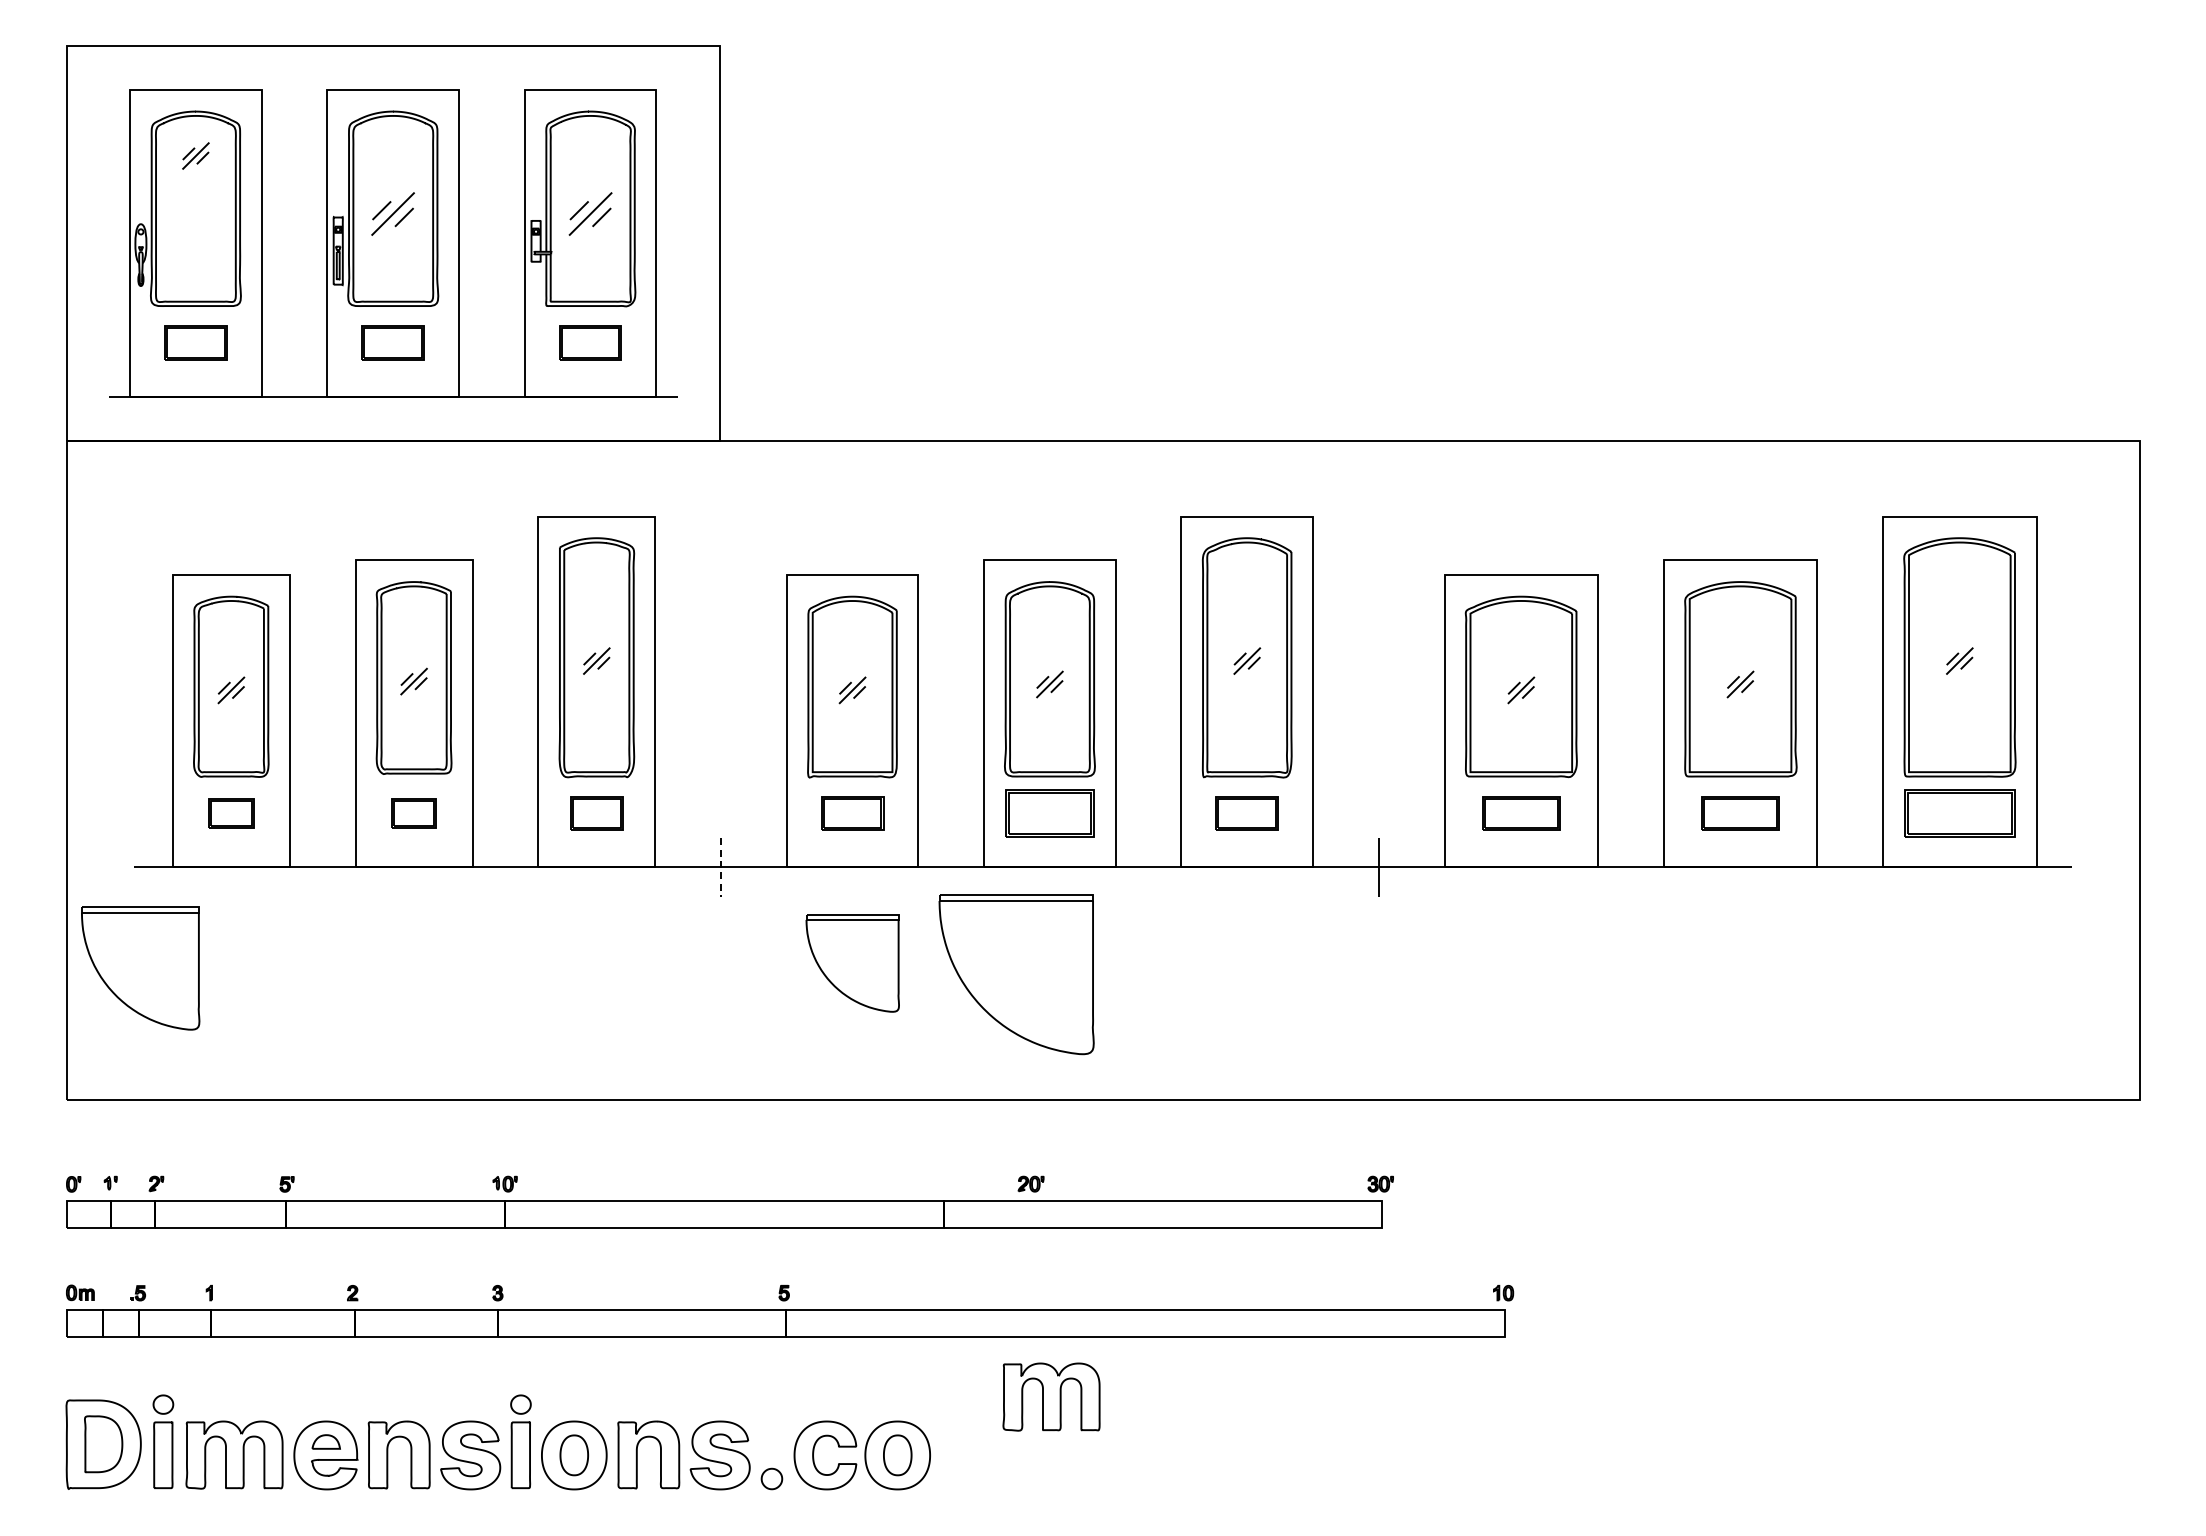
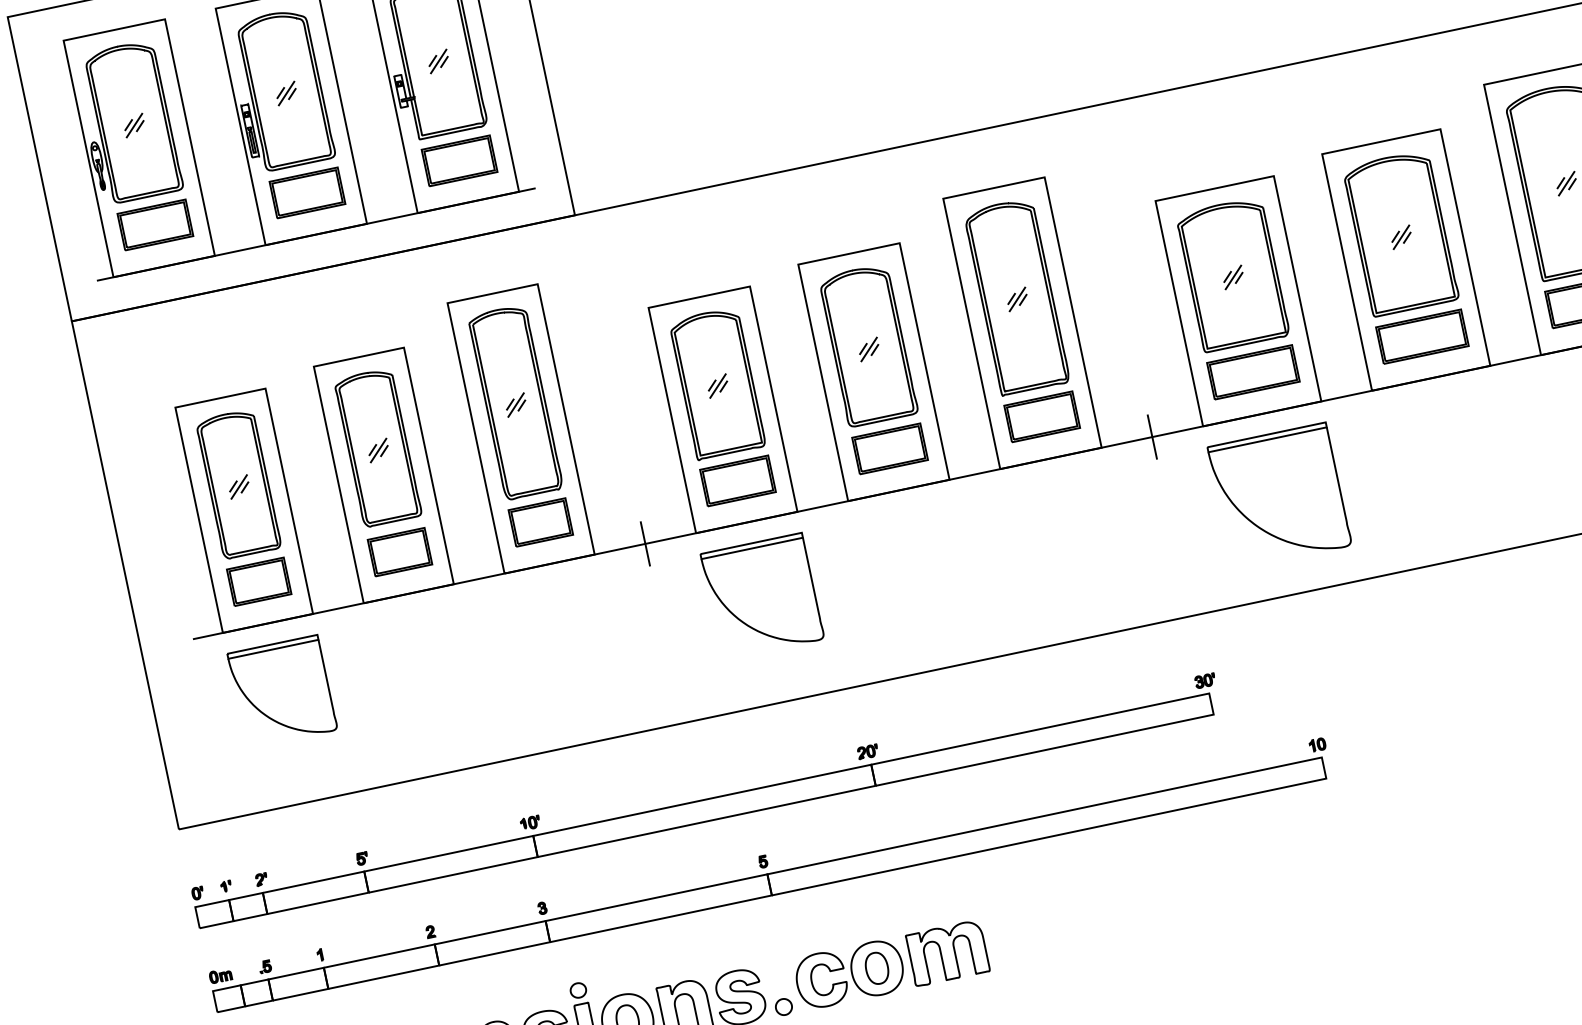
part: (195, 155) -> (134, 125), moved
part: (393, 213) -> (286, 93), size x0.62
part: (590, 213) -> (438, 61), size x0.62
part: (195, 342) -> (155, 224), size x1.43
part: (392, 342) -> (306, 192), size x1.43
part: (590, 342) -> (459, 160), size x1.43
part: (231, 813) -> (259, 581), size x1.67
part: (413, 813) -> (399, 552), size x1.67
part: (596, 813) -> (540, 522), size x1.43
part: (852, 813) -> (737, 480), size x1.43
part: (1246, 813) -> (1041, 416), size x1.43
part: (1520, 813) -> (1252, 372), size x1.43
part: (1740, 813) -> (1422, 336), size x1.43
line: (721, 867) -> (645, 543), dashed -> solid
part: (852, 963) -> (762, 596), size x1.43
part: (140, 968) -> (282, 692), moved
part: (1016, 974) -> (1279, 496), moved
part: (1030, 1183) -> (867, 751), moved
part: (1051, 1396) -> (947, 952), moved

